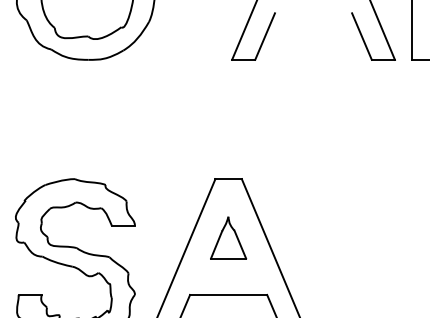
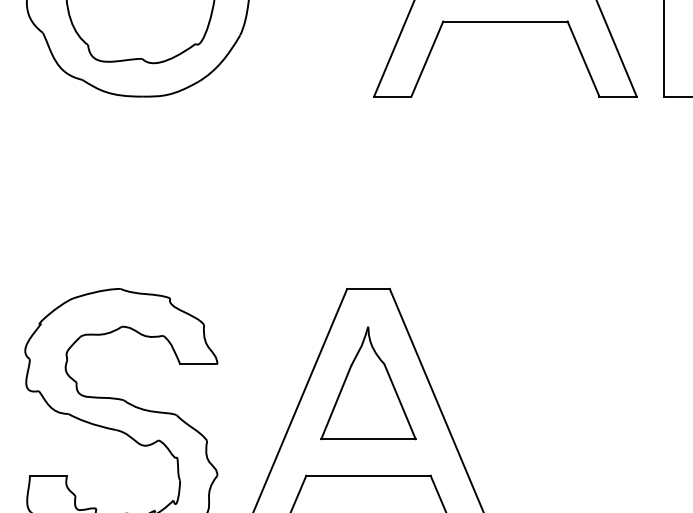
line: (313, 13) -> (505, 21), added
part: (228, 237) -> (368, 383), size x1.67

